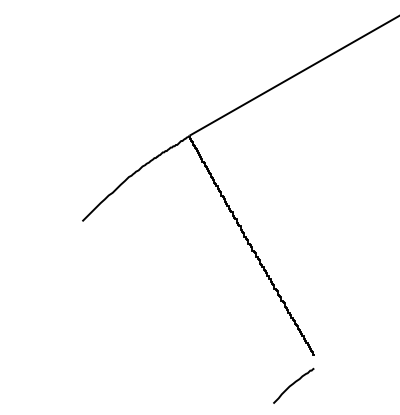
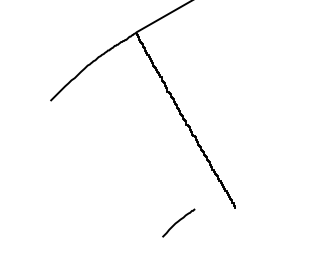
curve: (293, 384) -> (178, 221), moved

